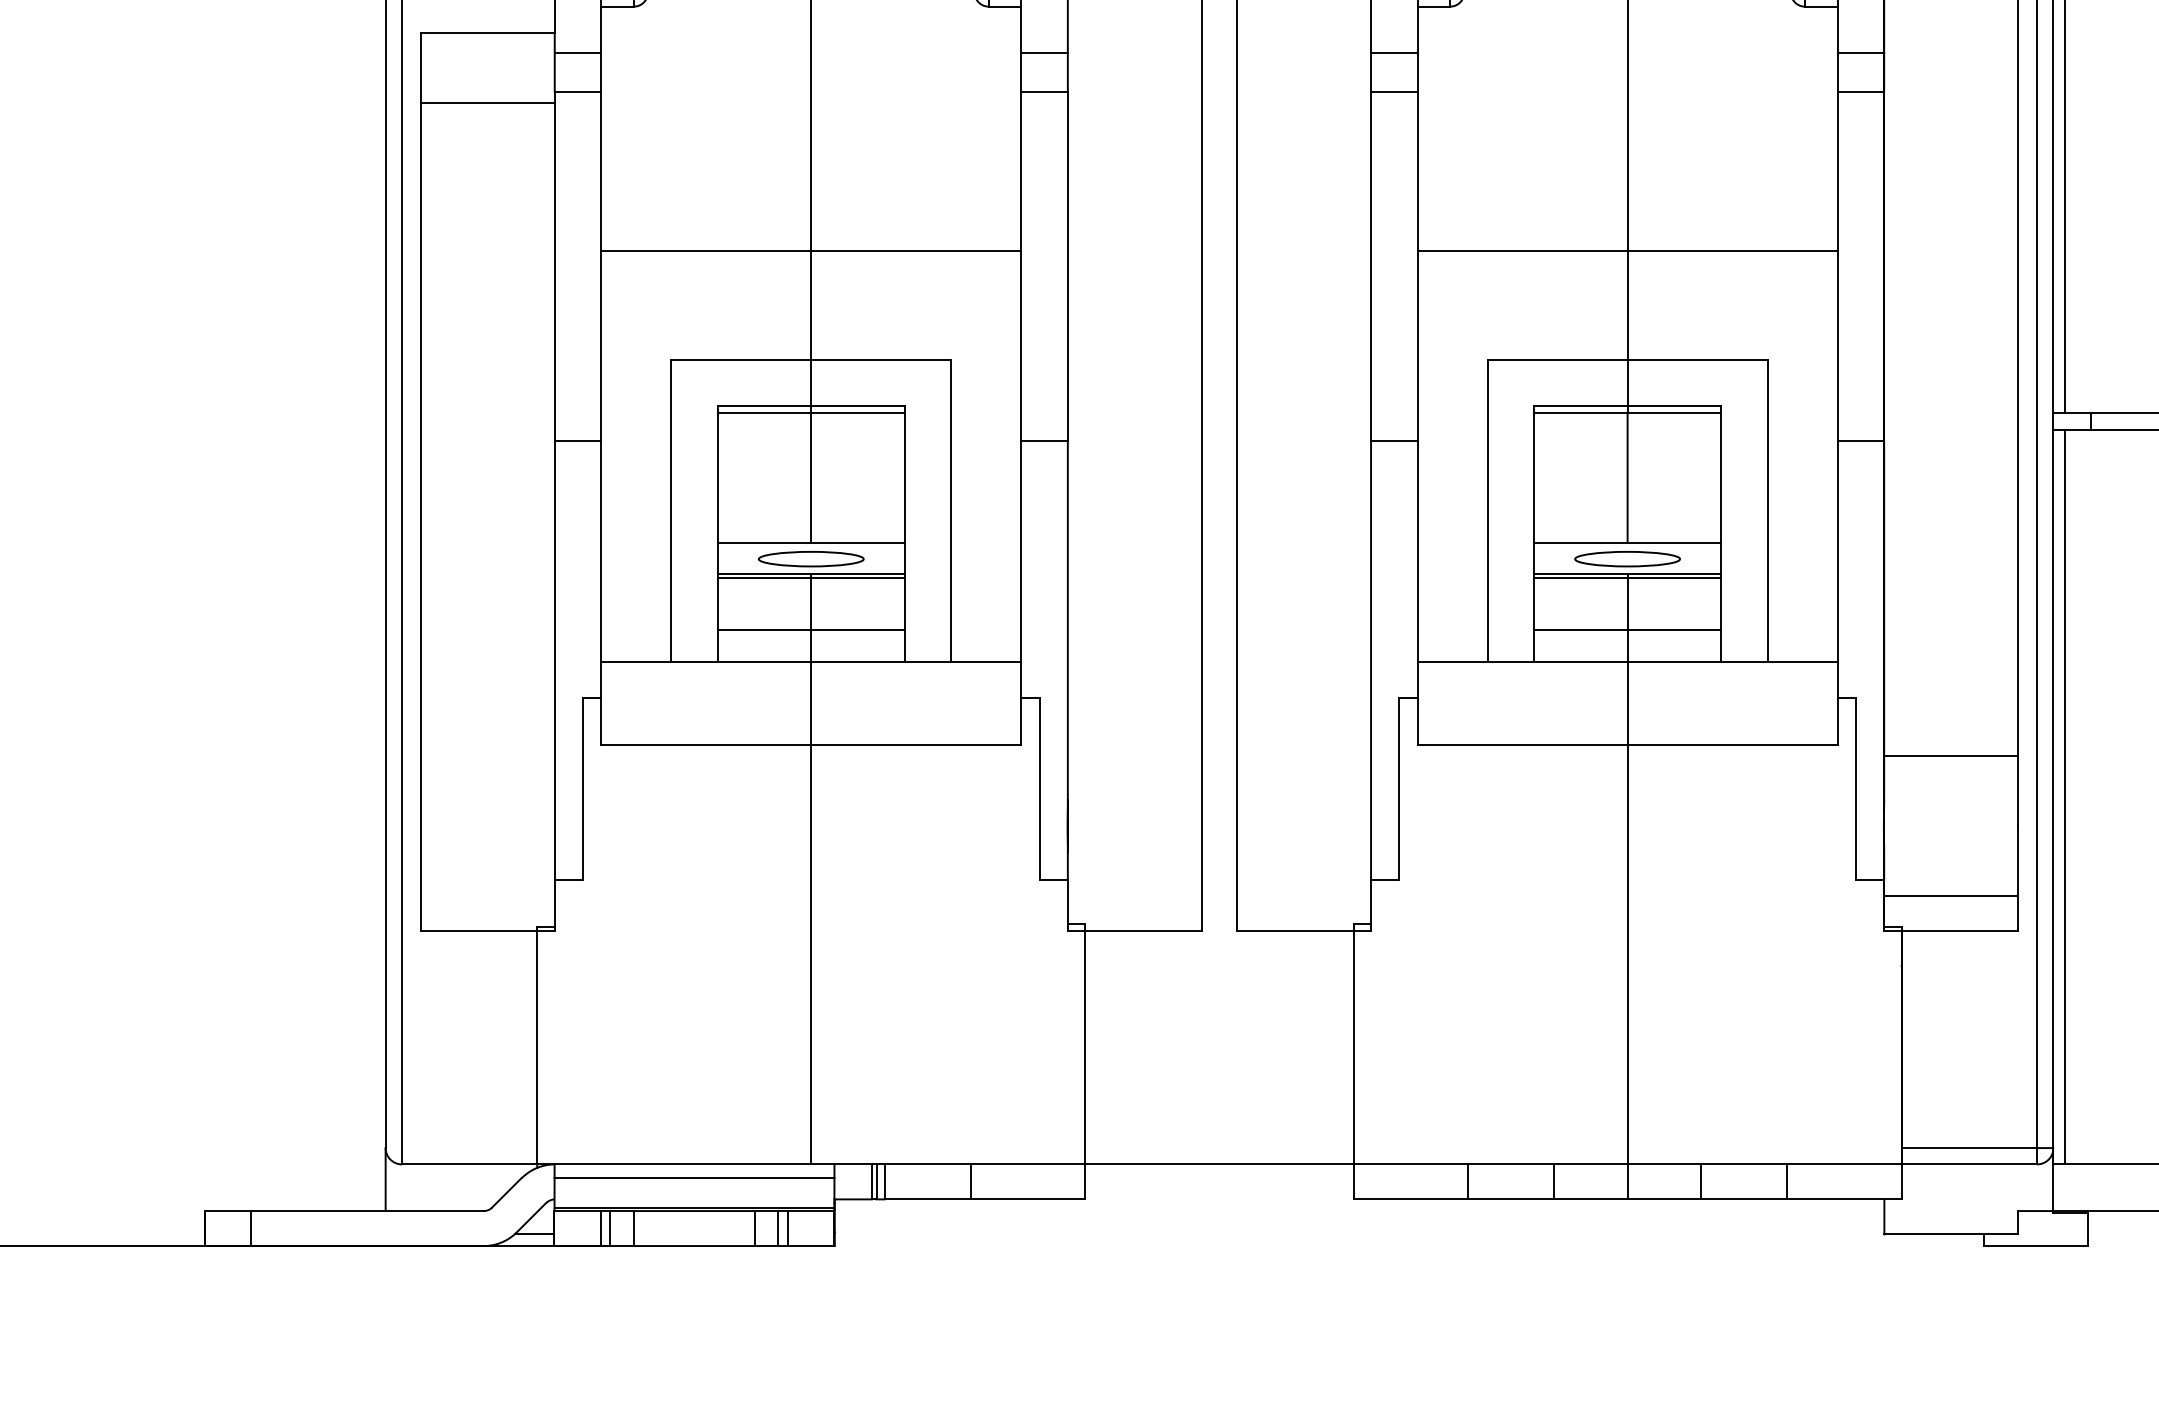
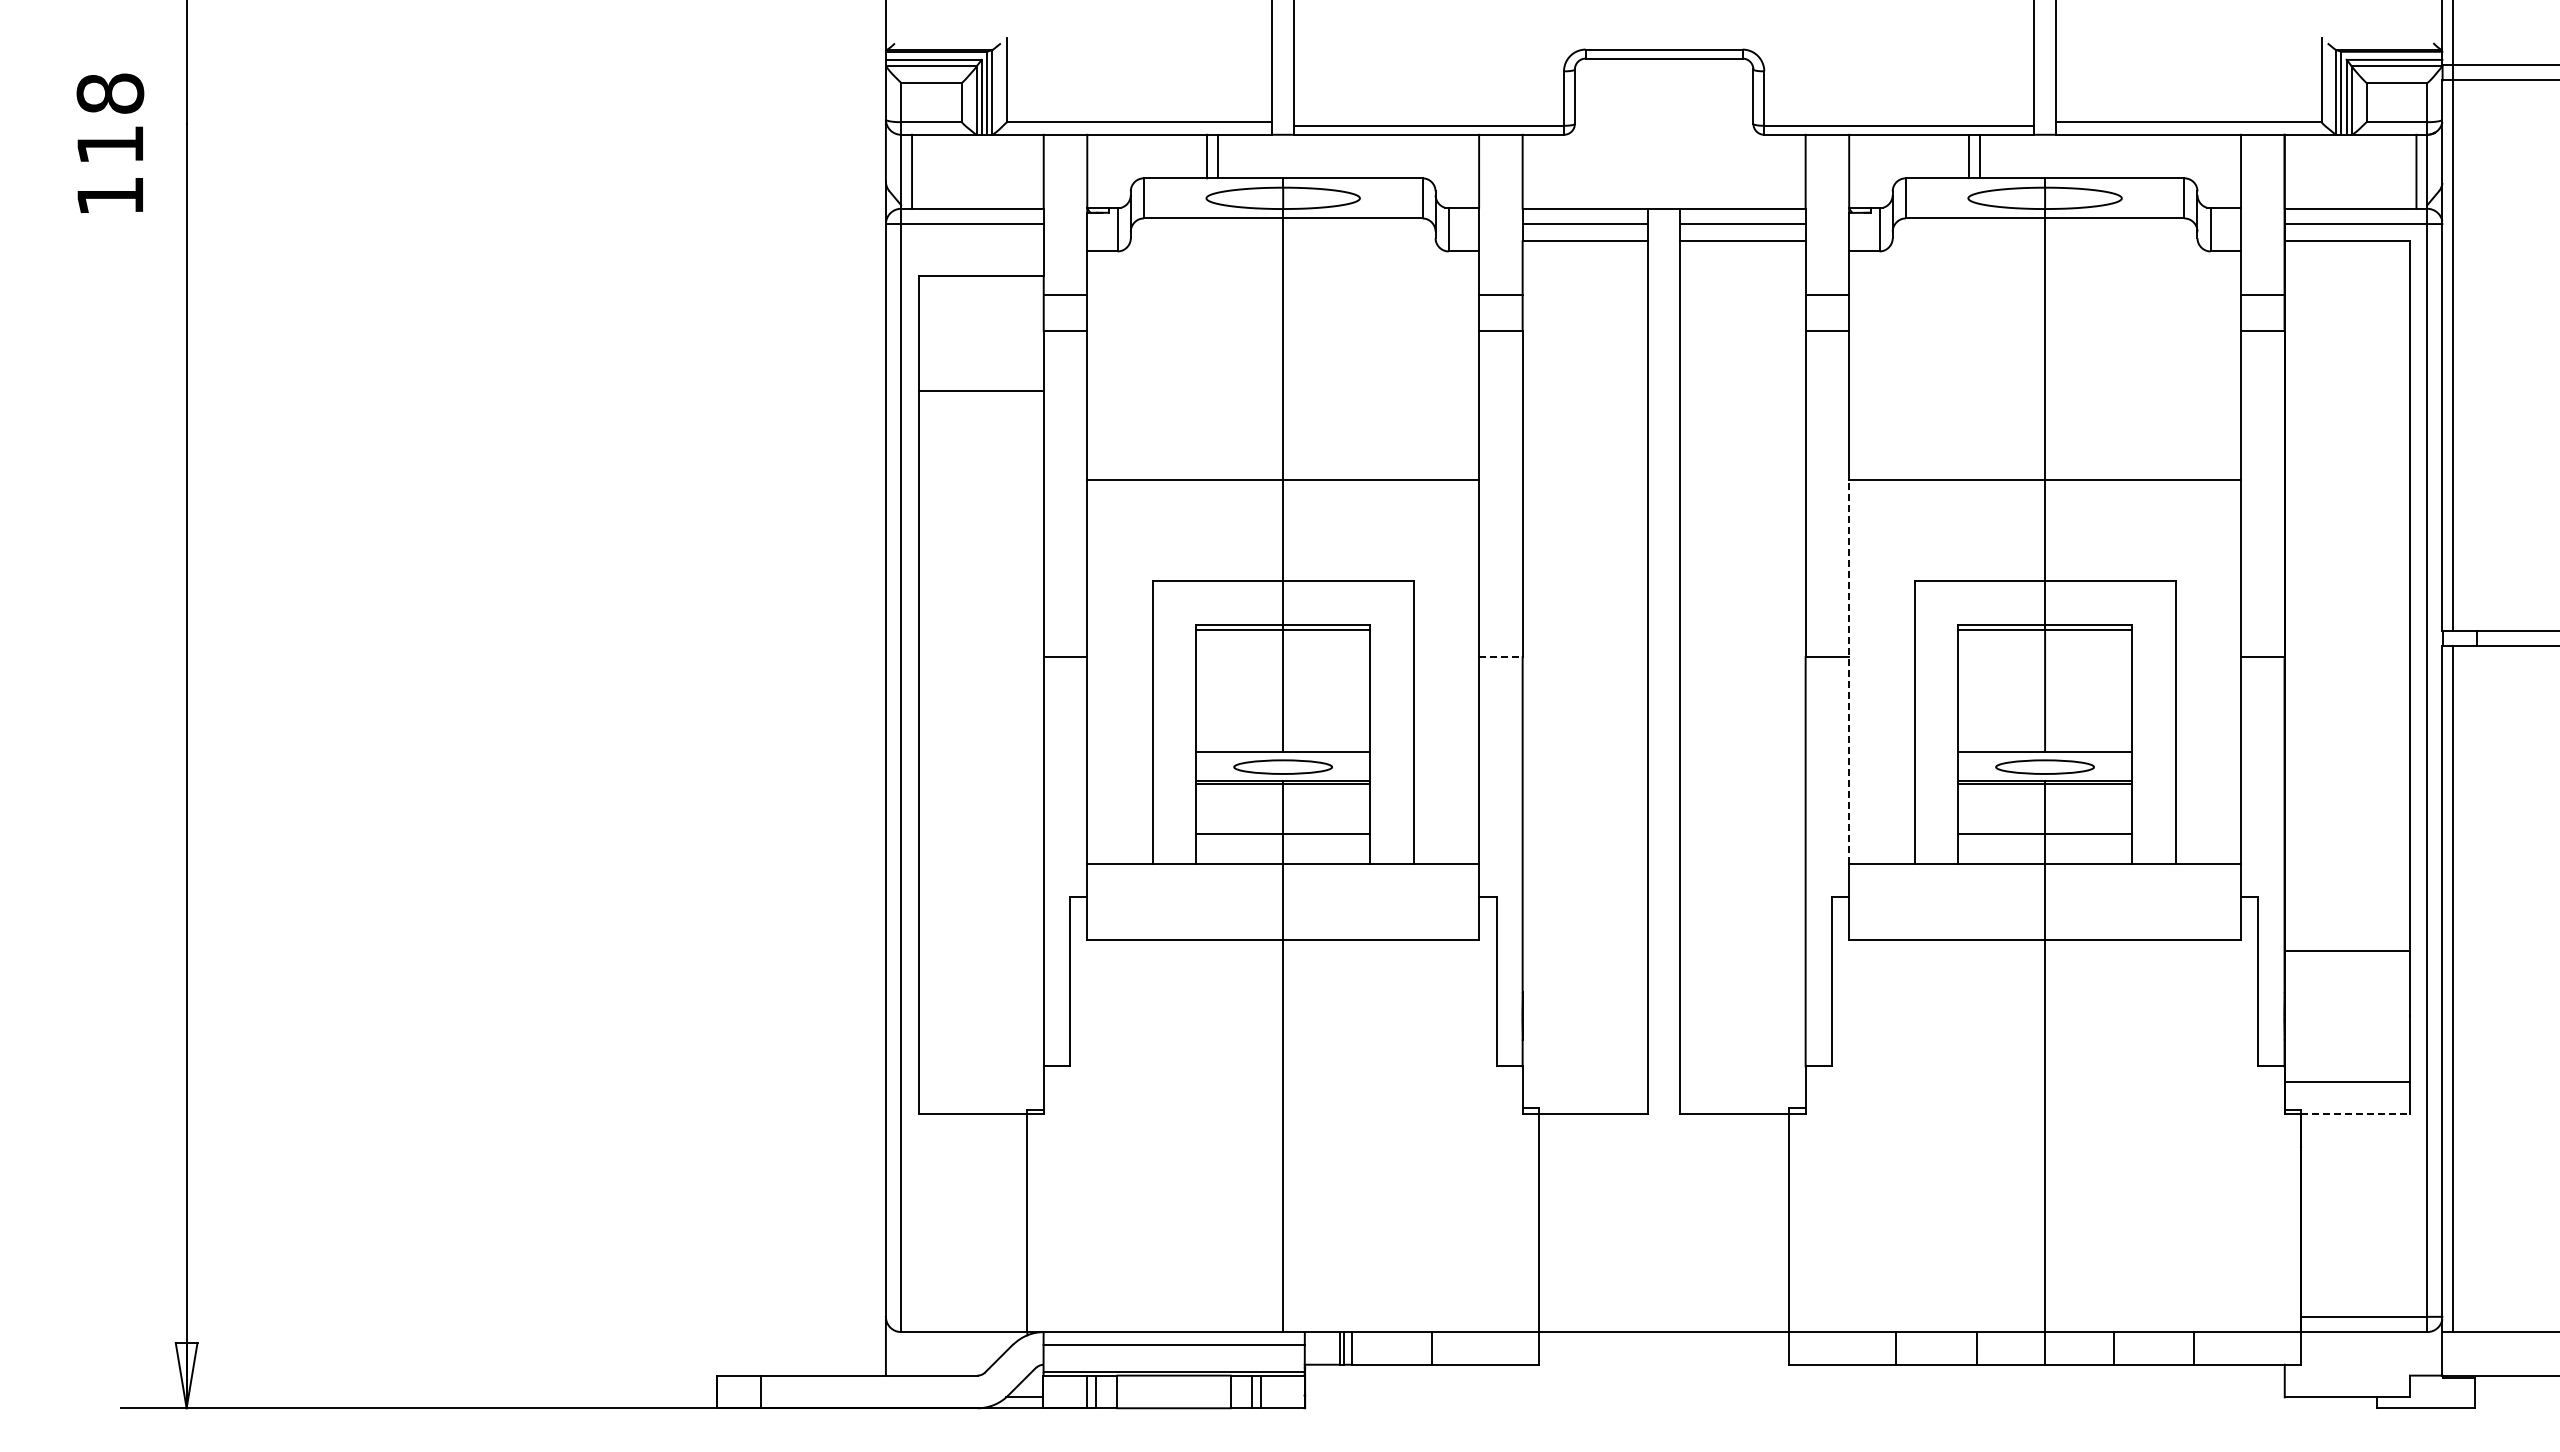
line: (486, 103) -> (980, 390), moved
line: (1044, 441) -> (1500, 657), solid -> dashed
line: (1418, 456) -> (1849, 671), solid -> dashed
line: (1961, 931) -> (2356, 1114), solid -> dashed

